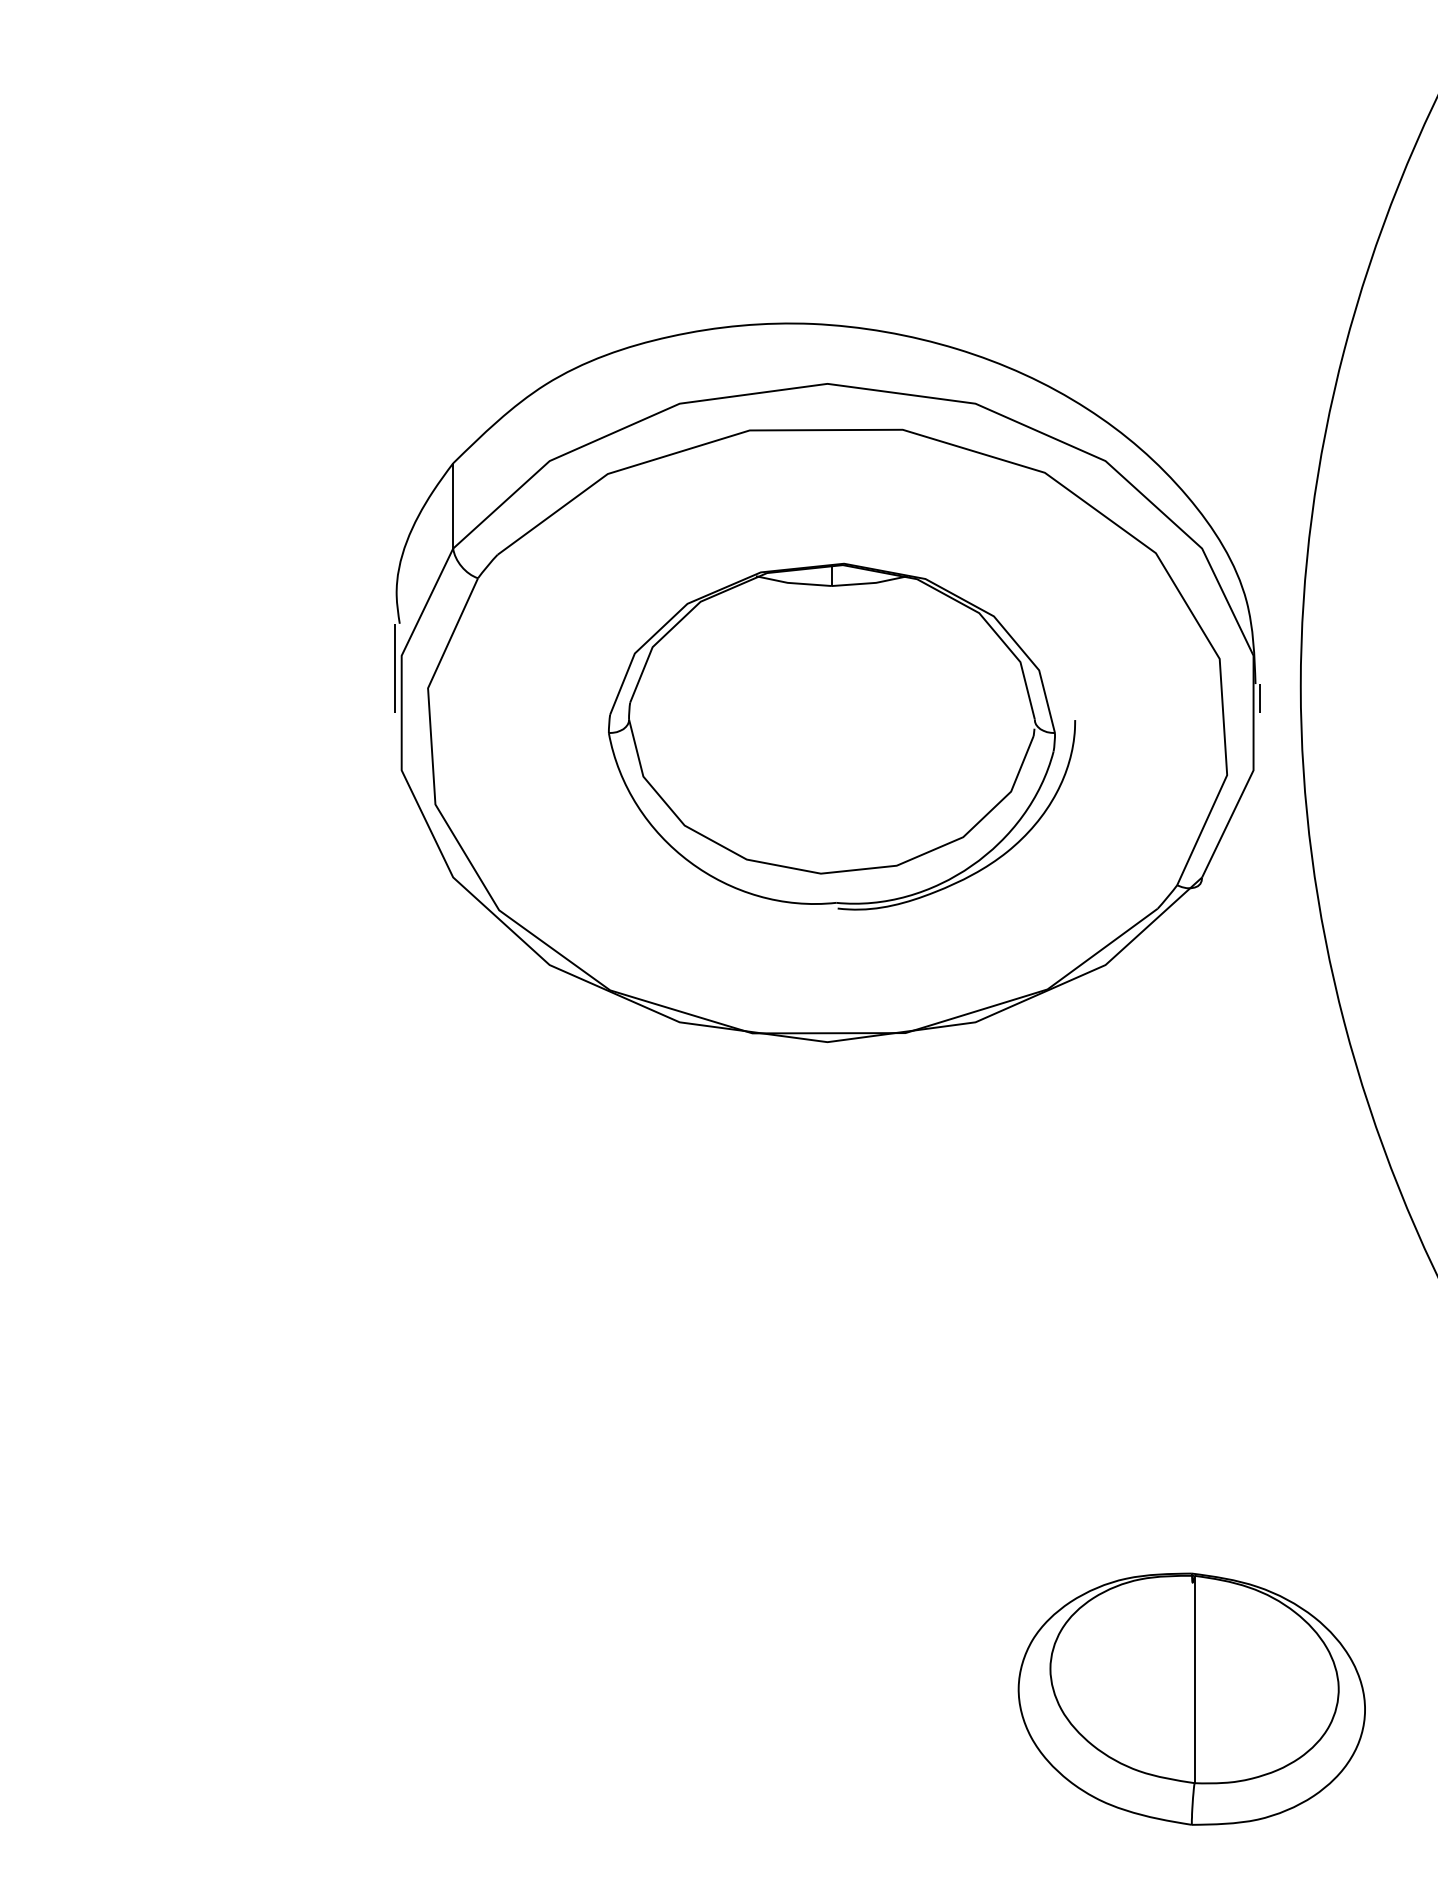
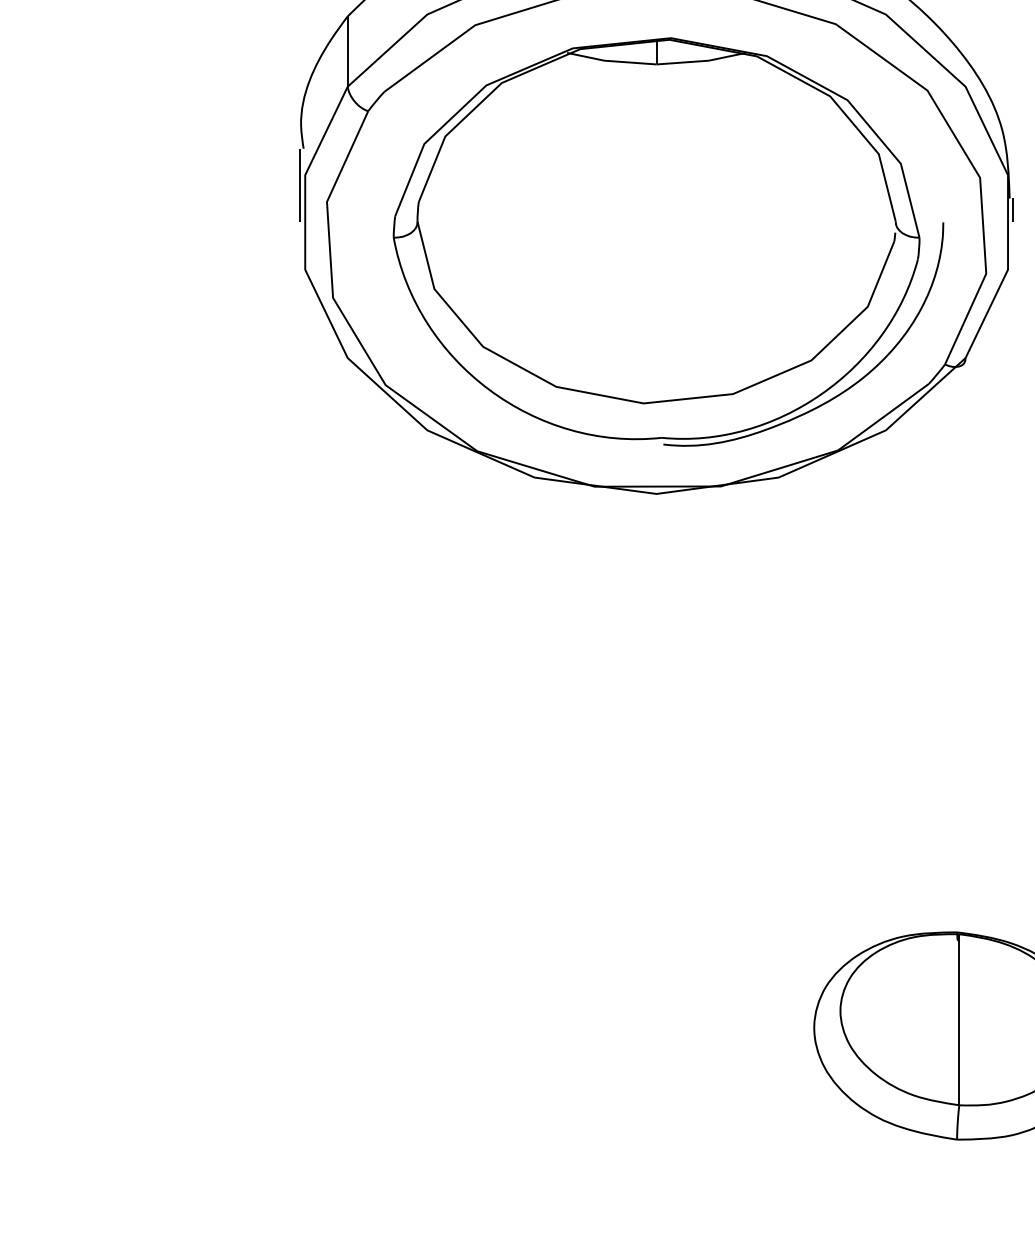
part: (841, 736) -> (668, 241), size x1.43

